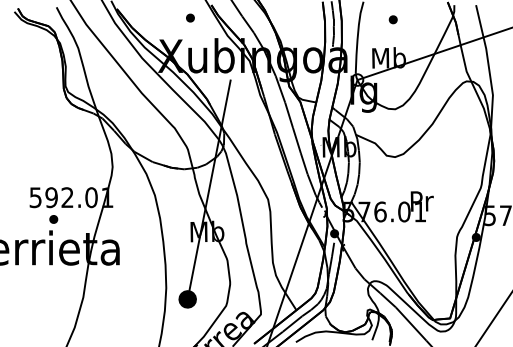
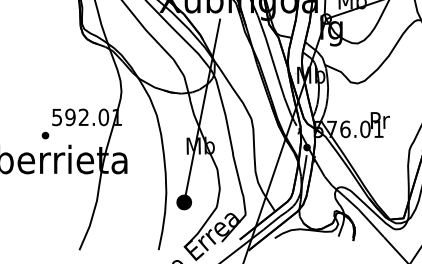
part: (53, 219) -> (45, 135), moved

